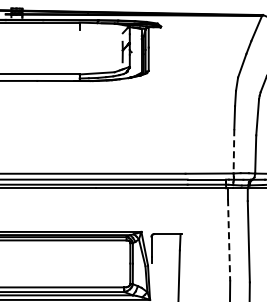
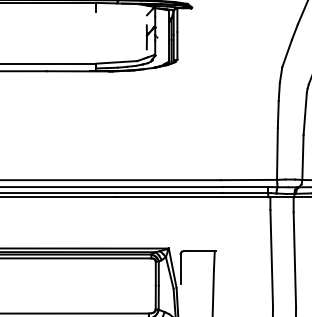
line: (233, 151) -> (276, 154), dashed -> solid
line: (229, 240) -> (272, 258), dashed -> solid

